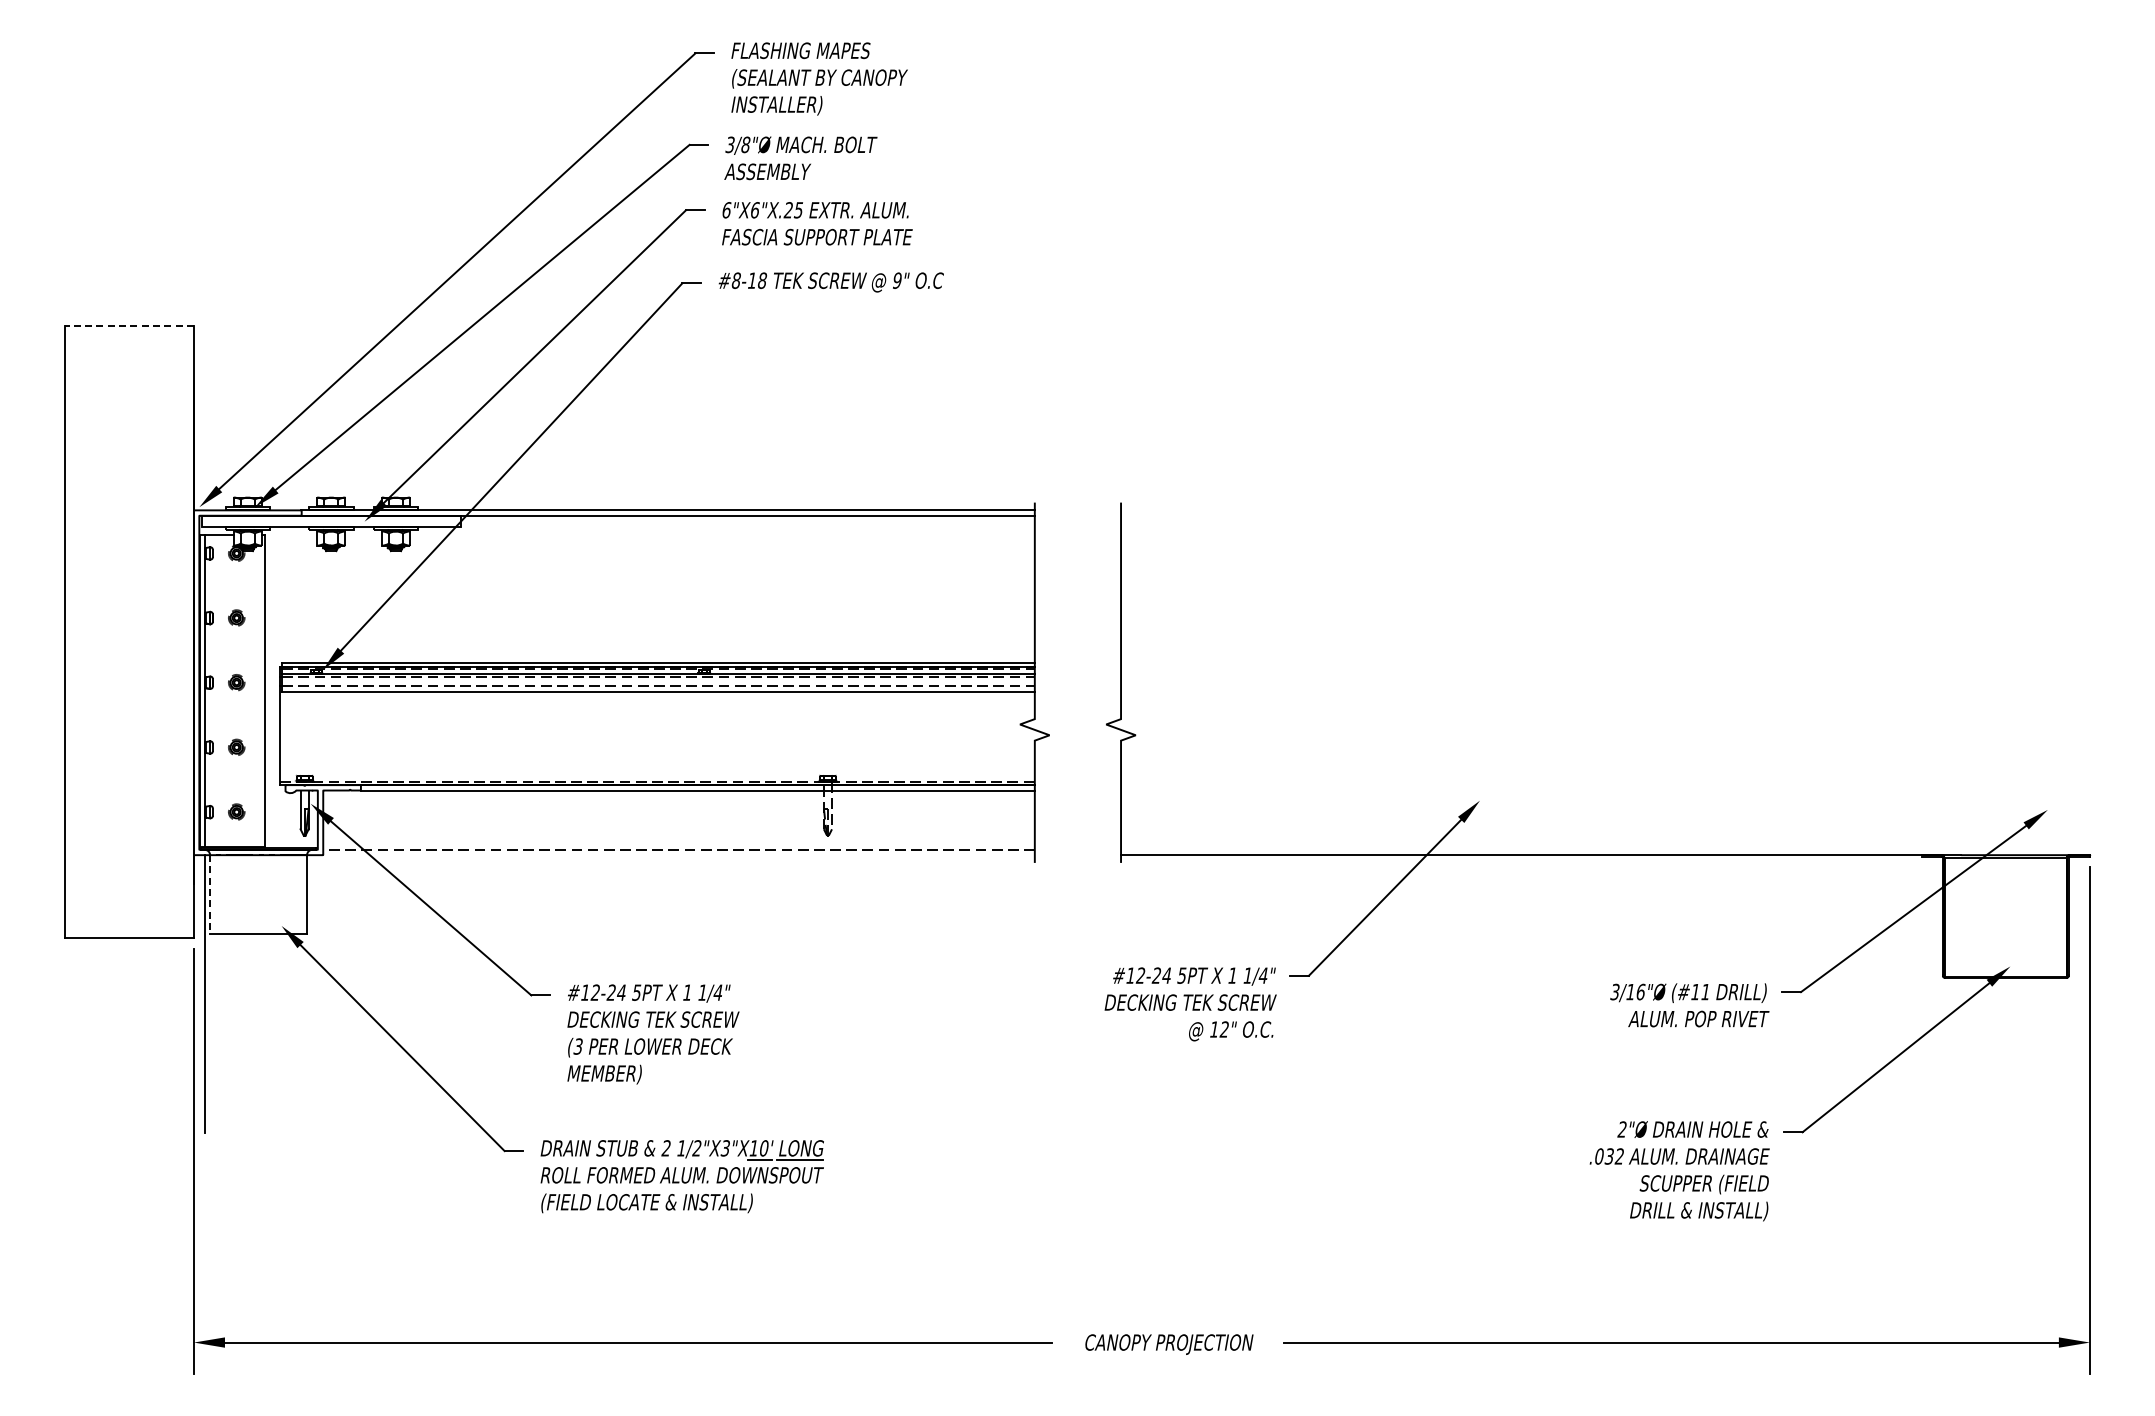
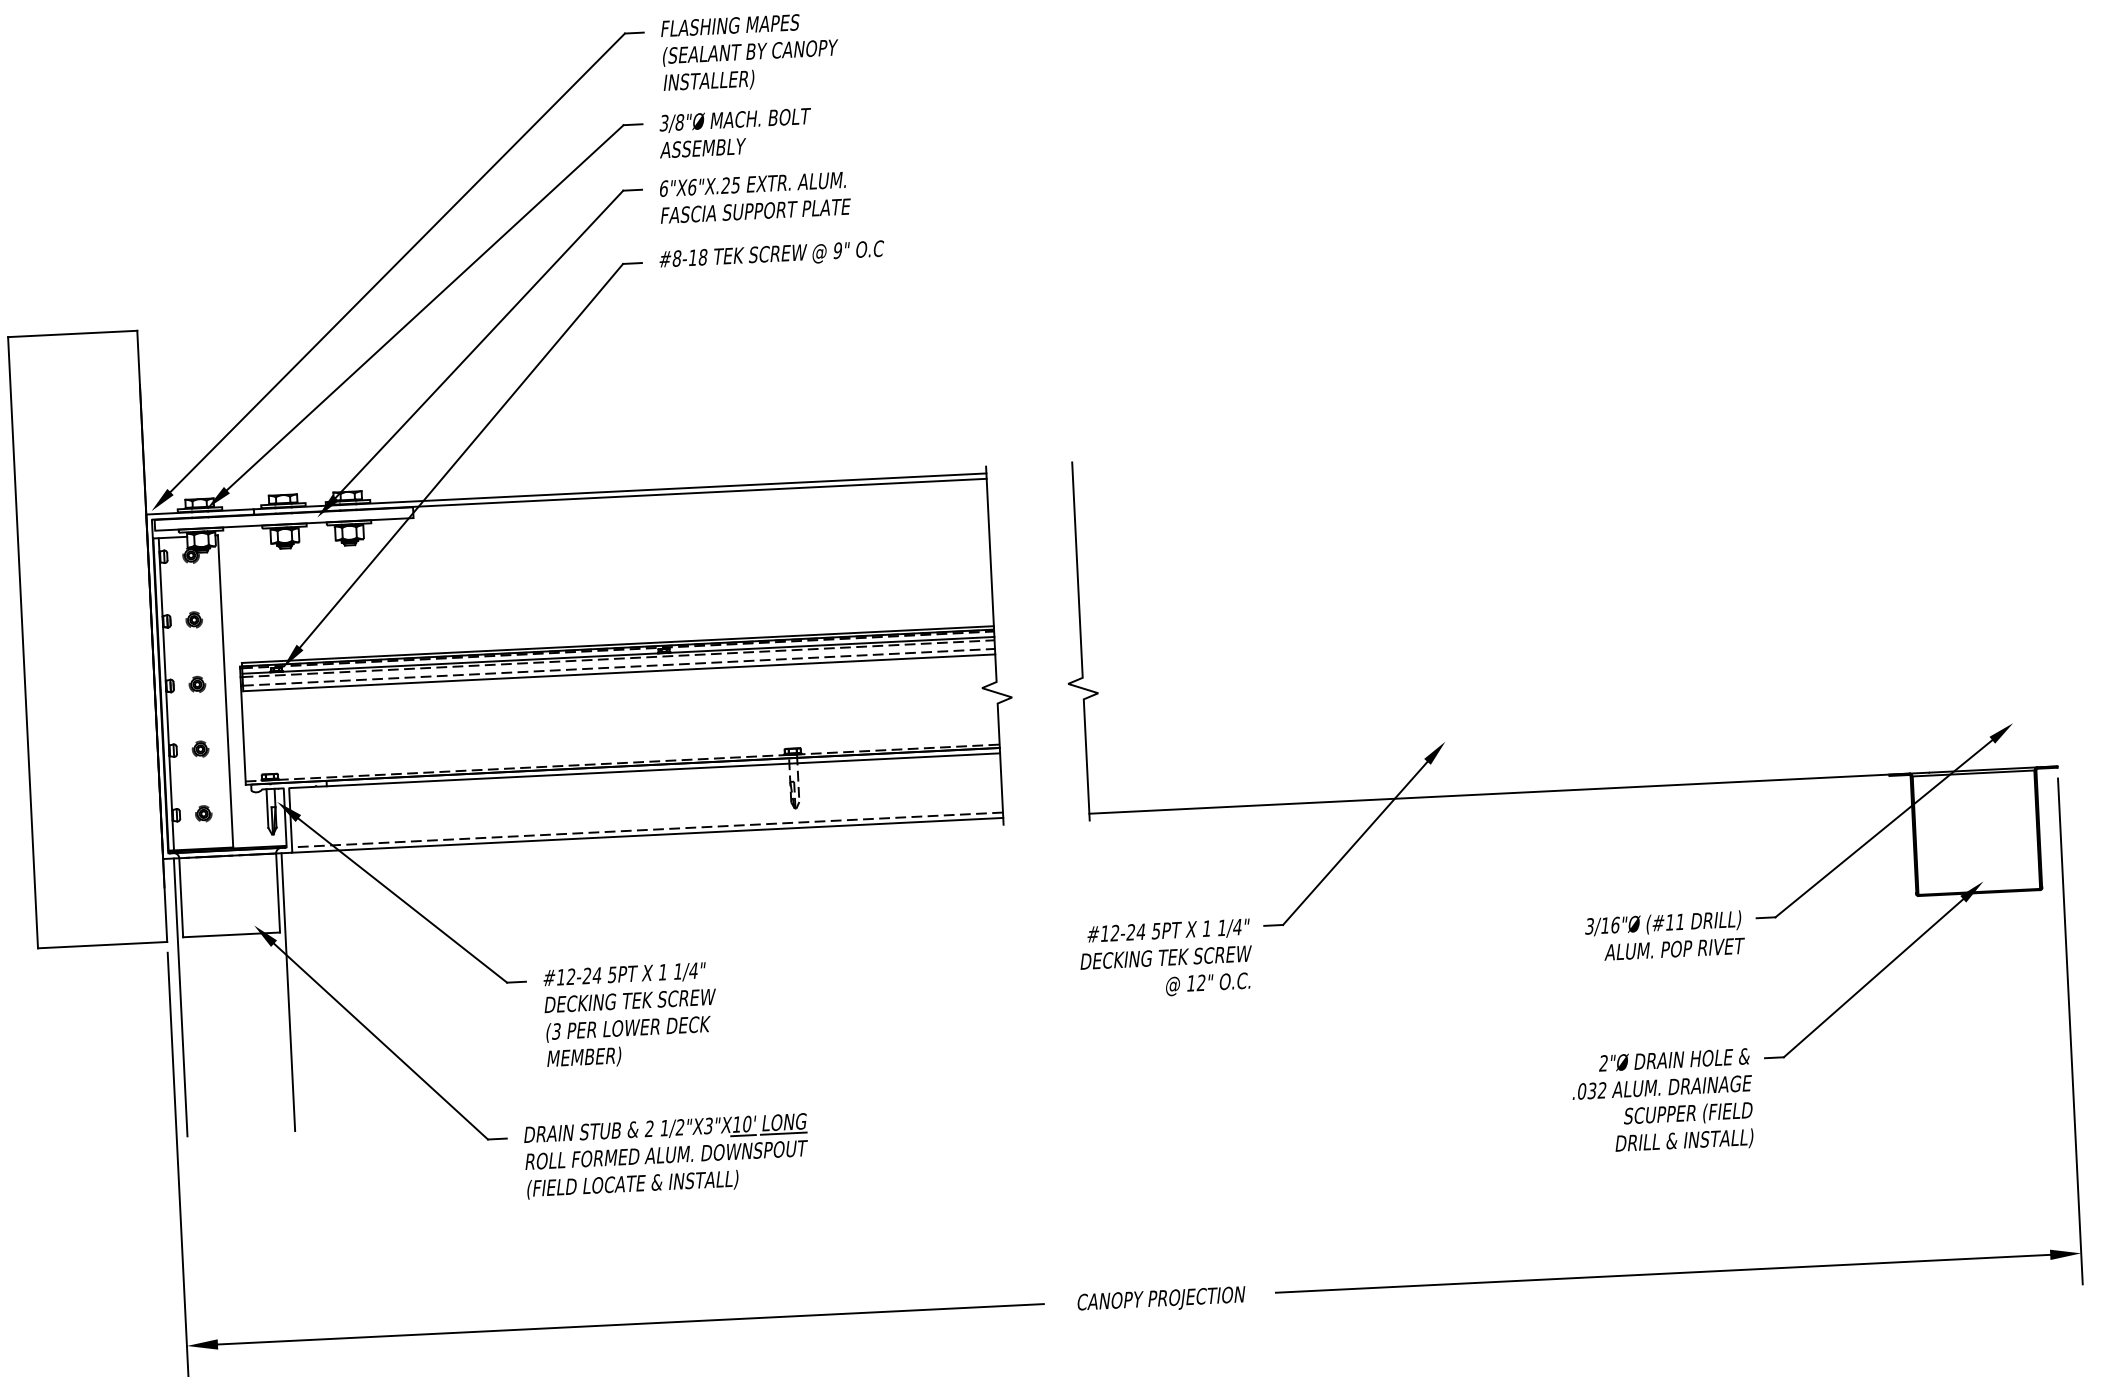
line: (129, 326) -> (72, 333), dashed -> solid
line: (678, 855) -> (647, 835), added
line: (210, 894) -> (181, 897), dashed -> solid
line: (312, 994) -> (288, 992), added

